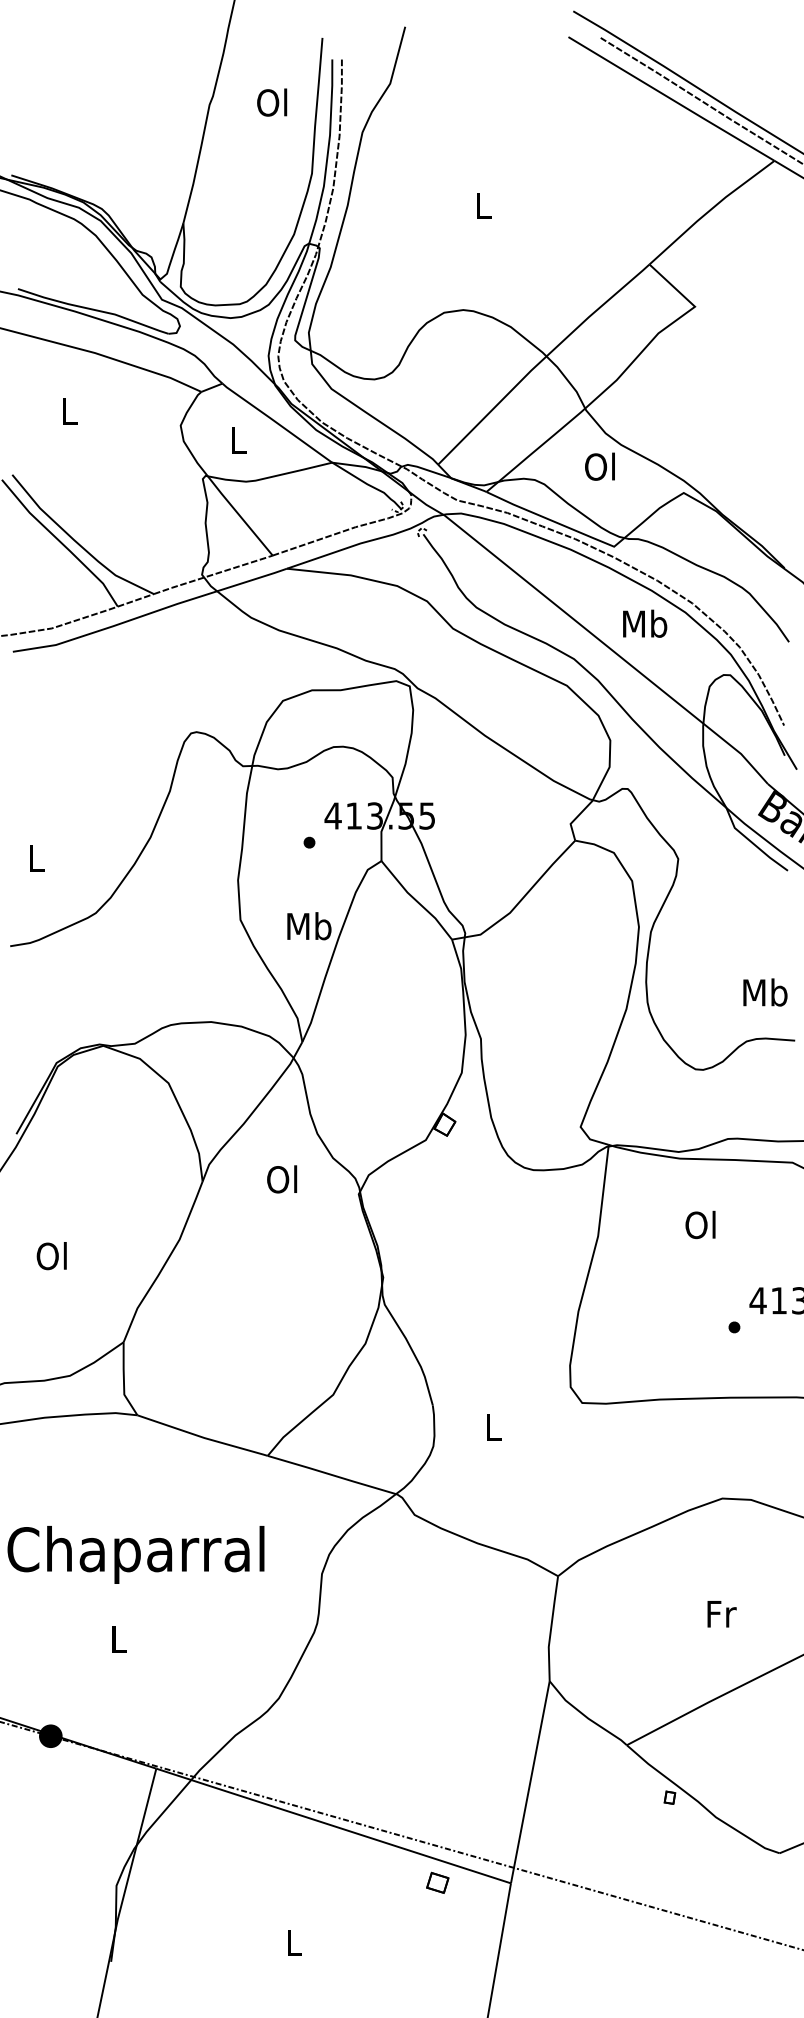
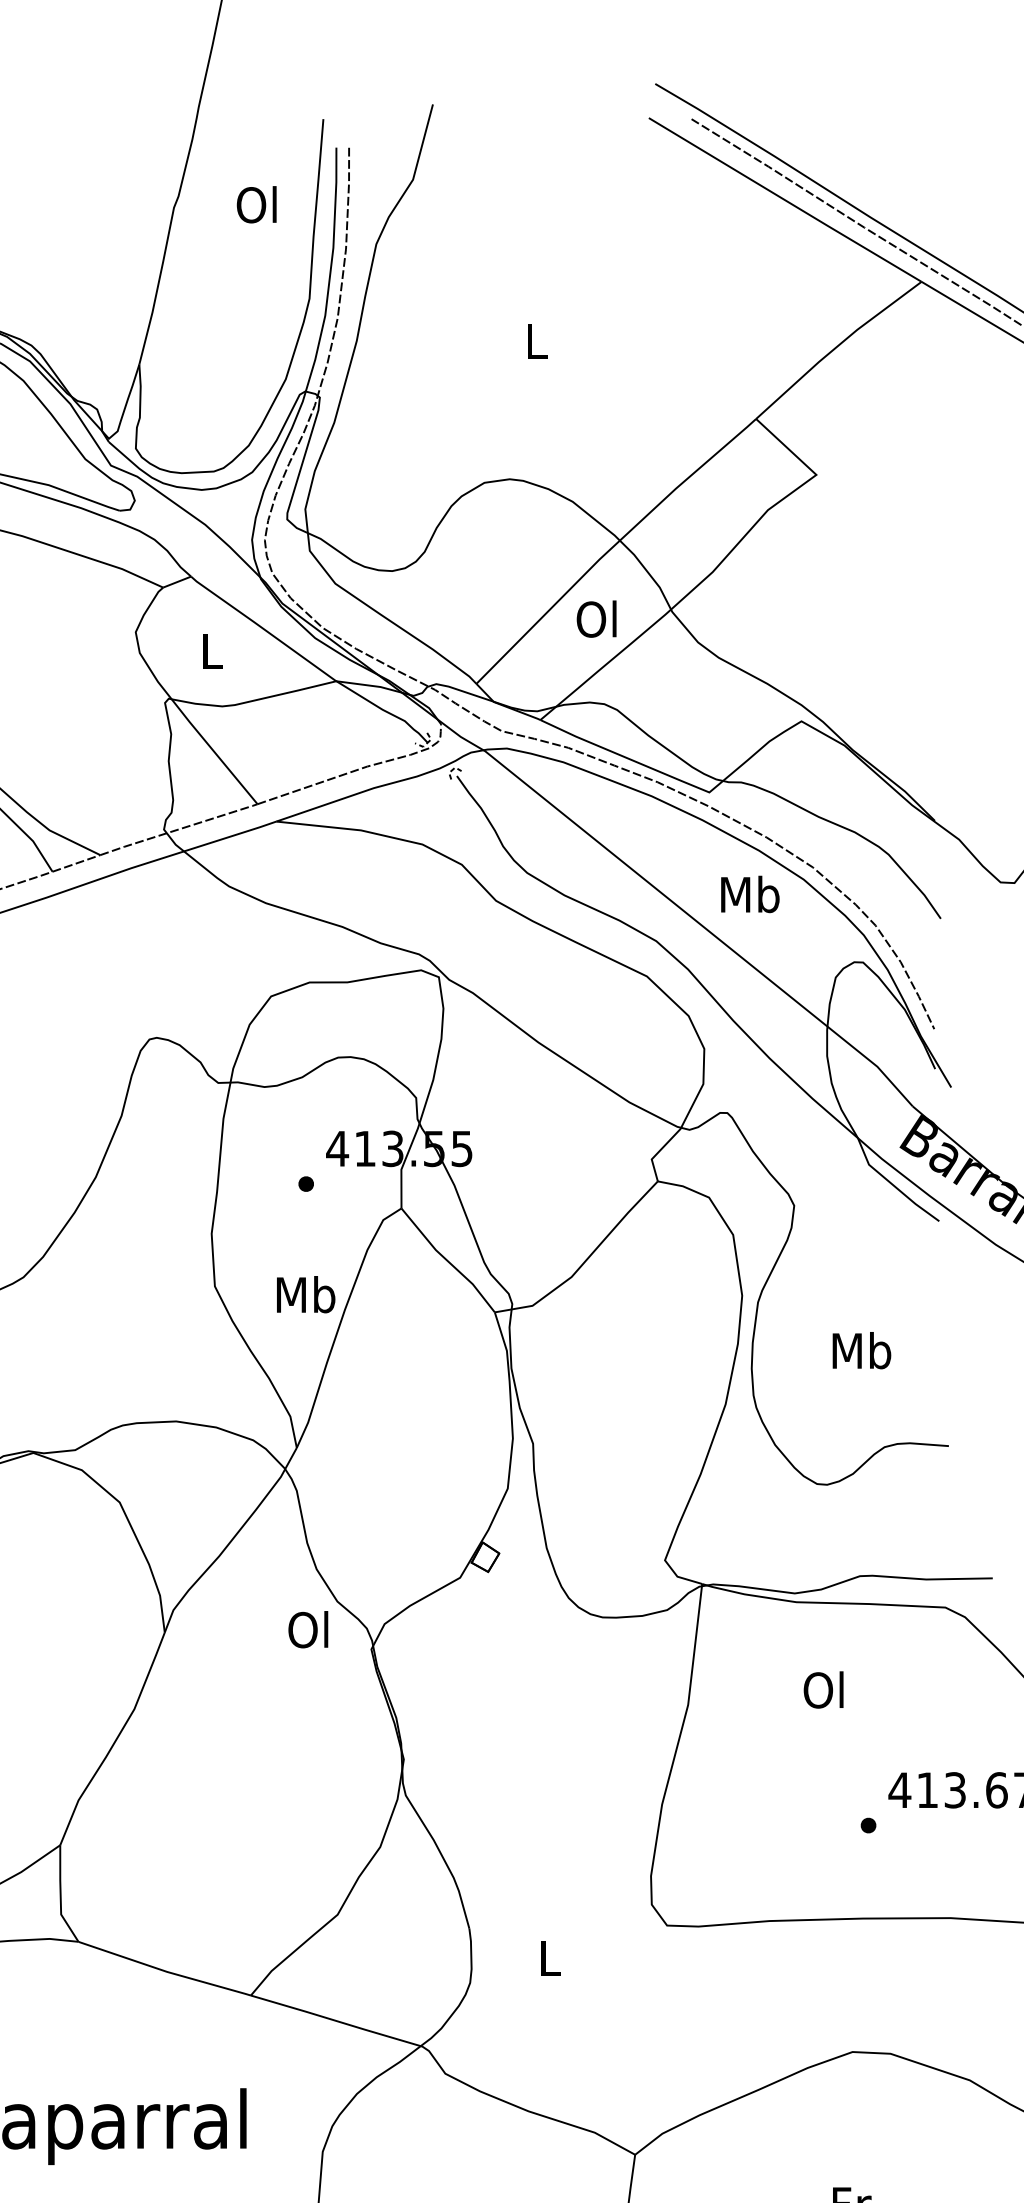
text: (599, 466) -> (596, 618), moved
text: (765, 992) -> (861, 1350), moved
text: (282, 1179) -> (308, 1629), moved

